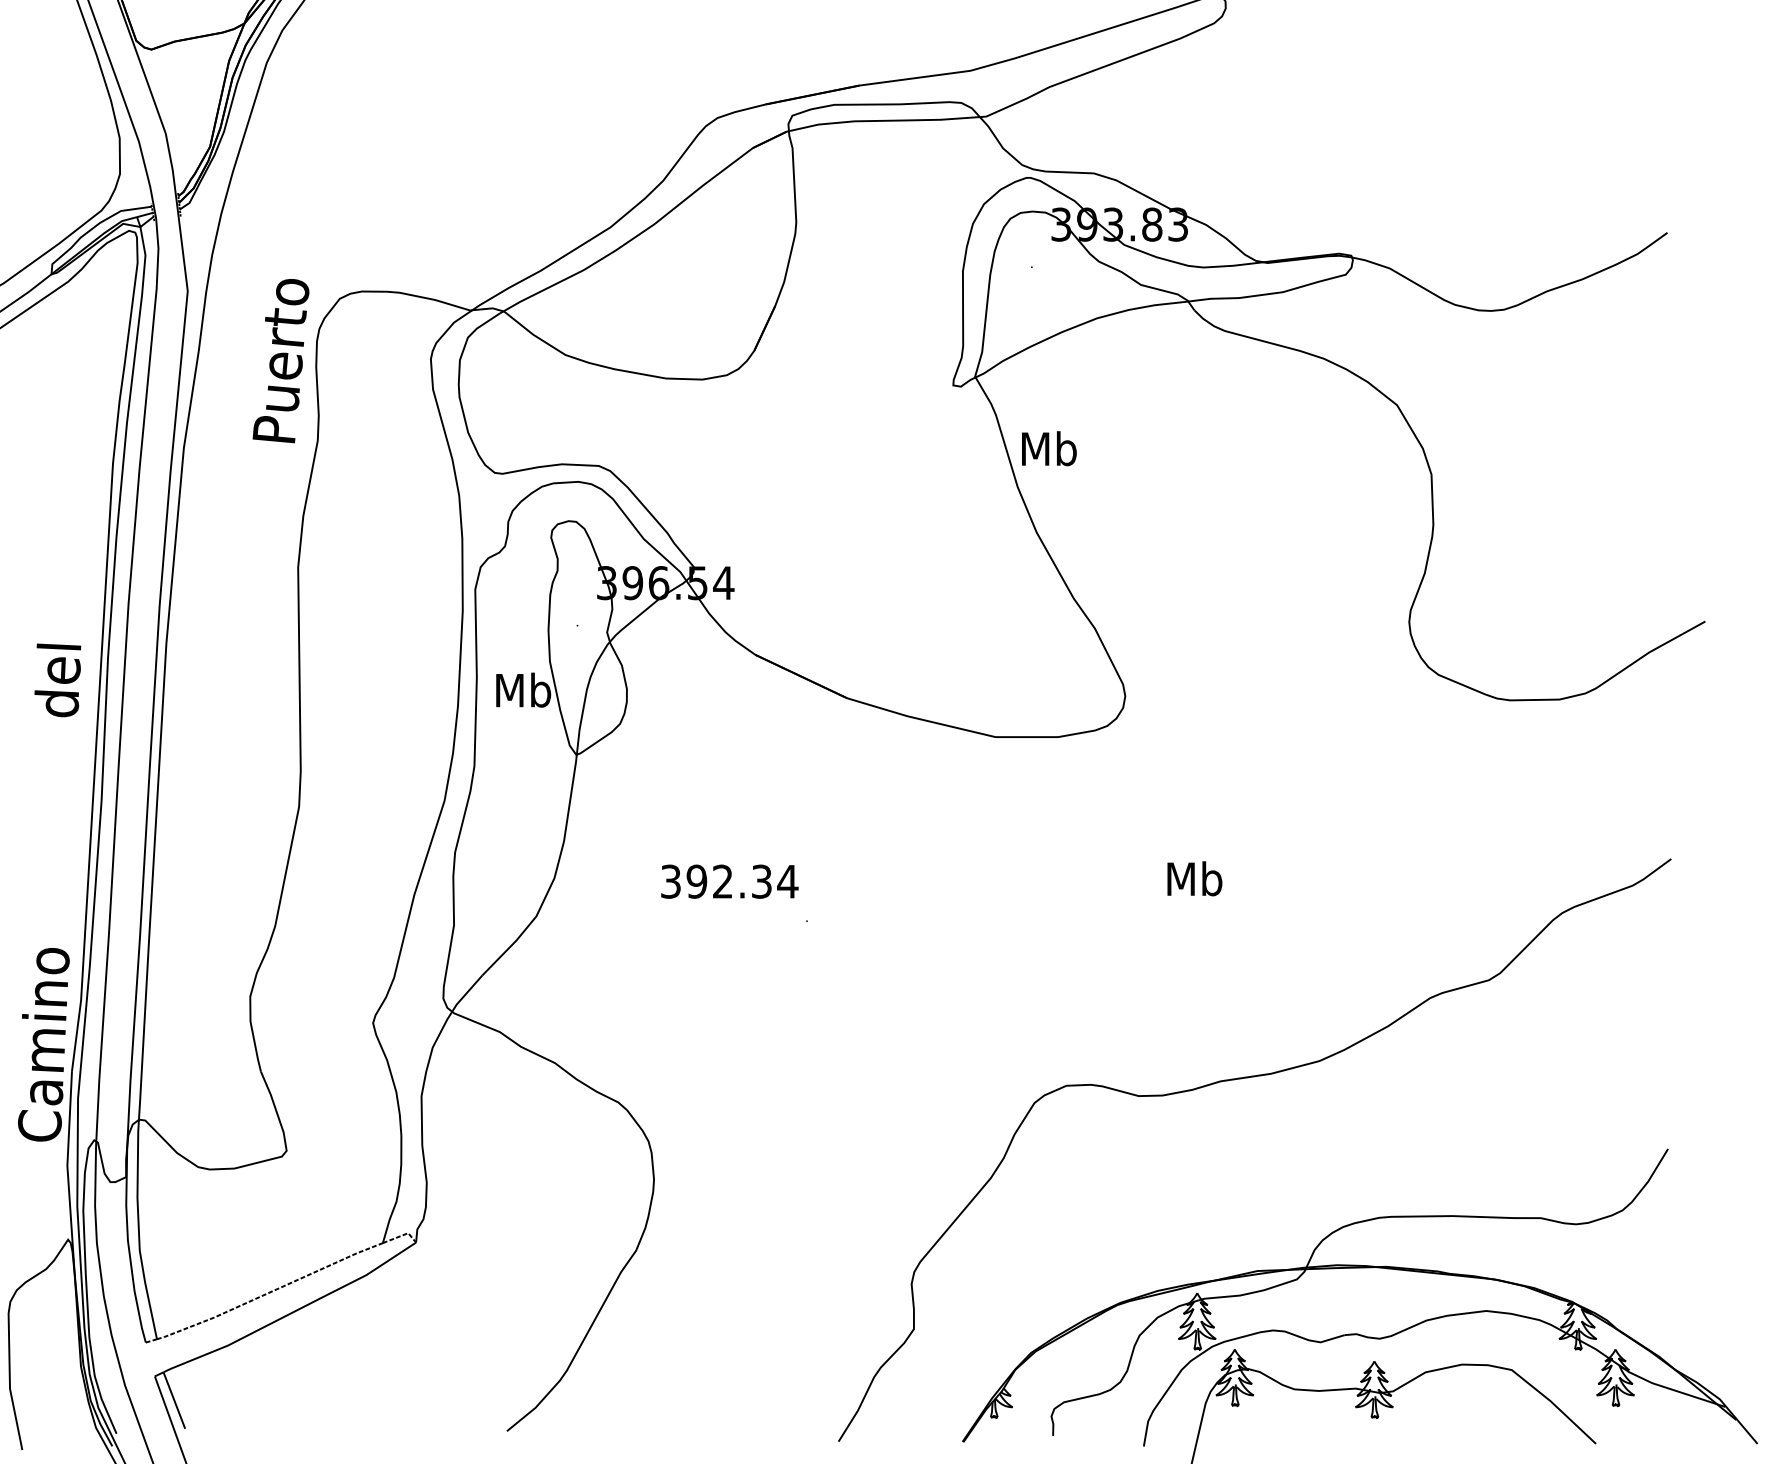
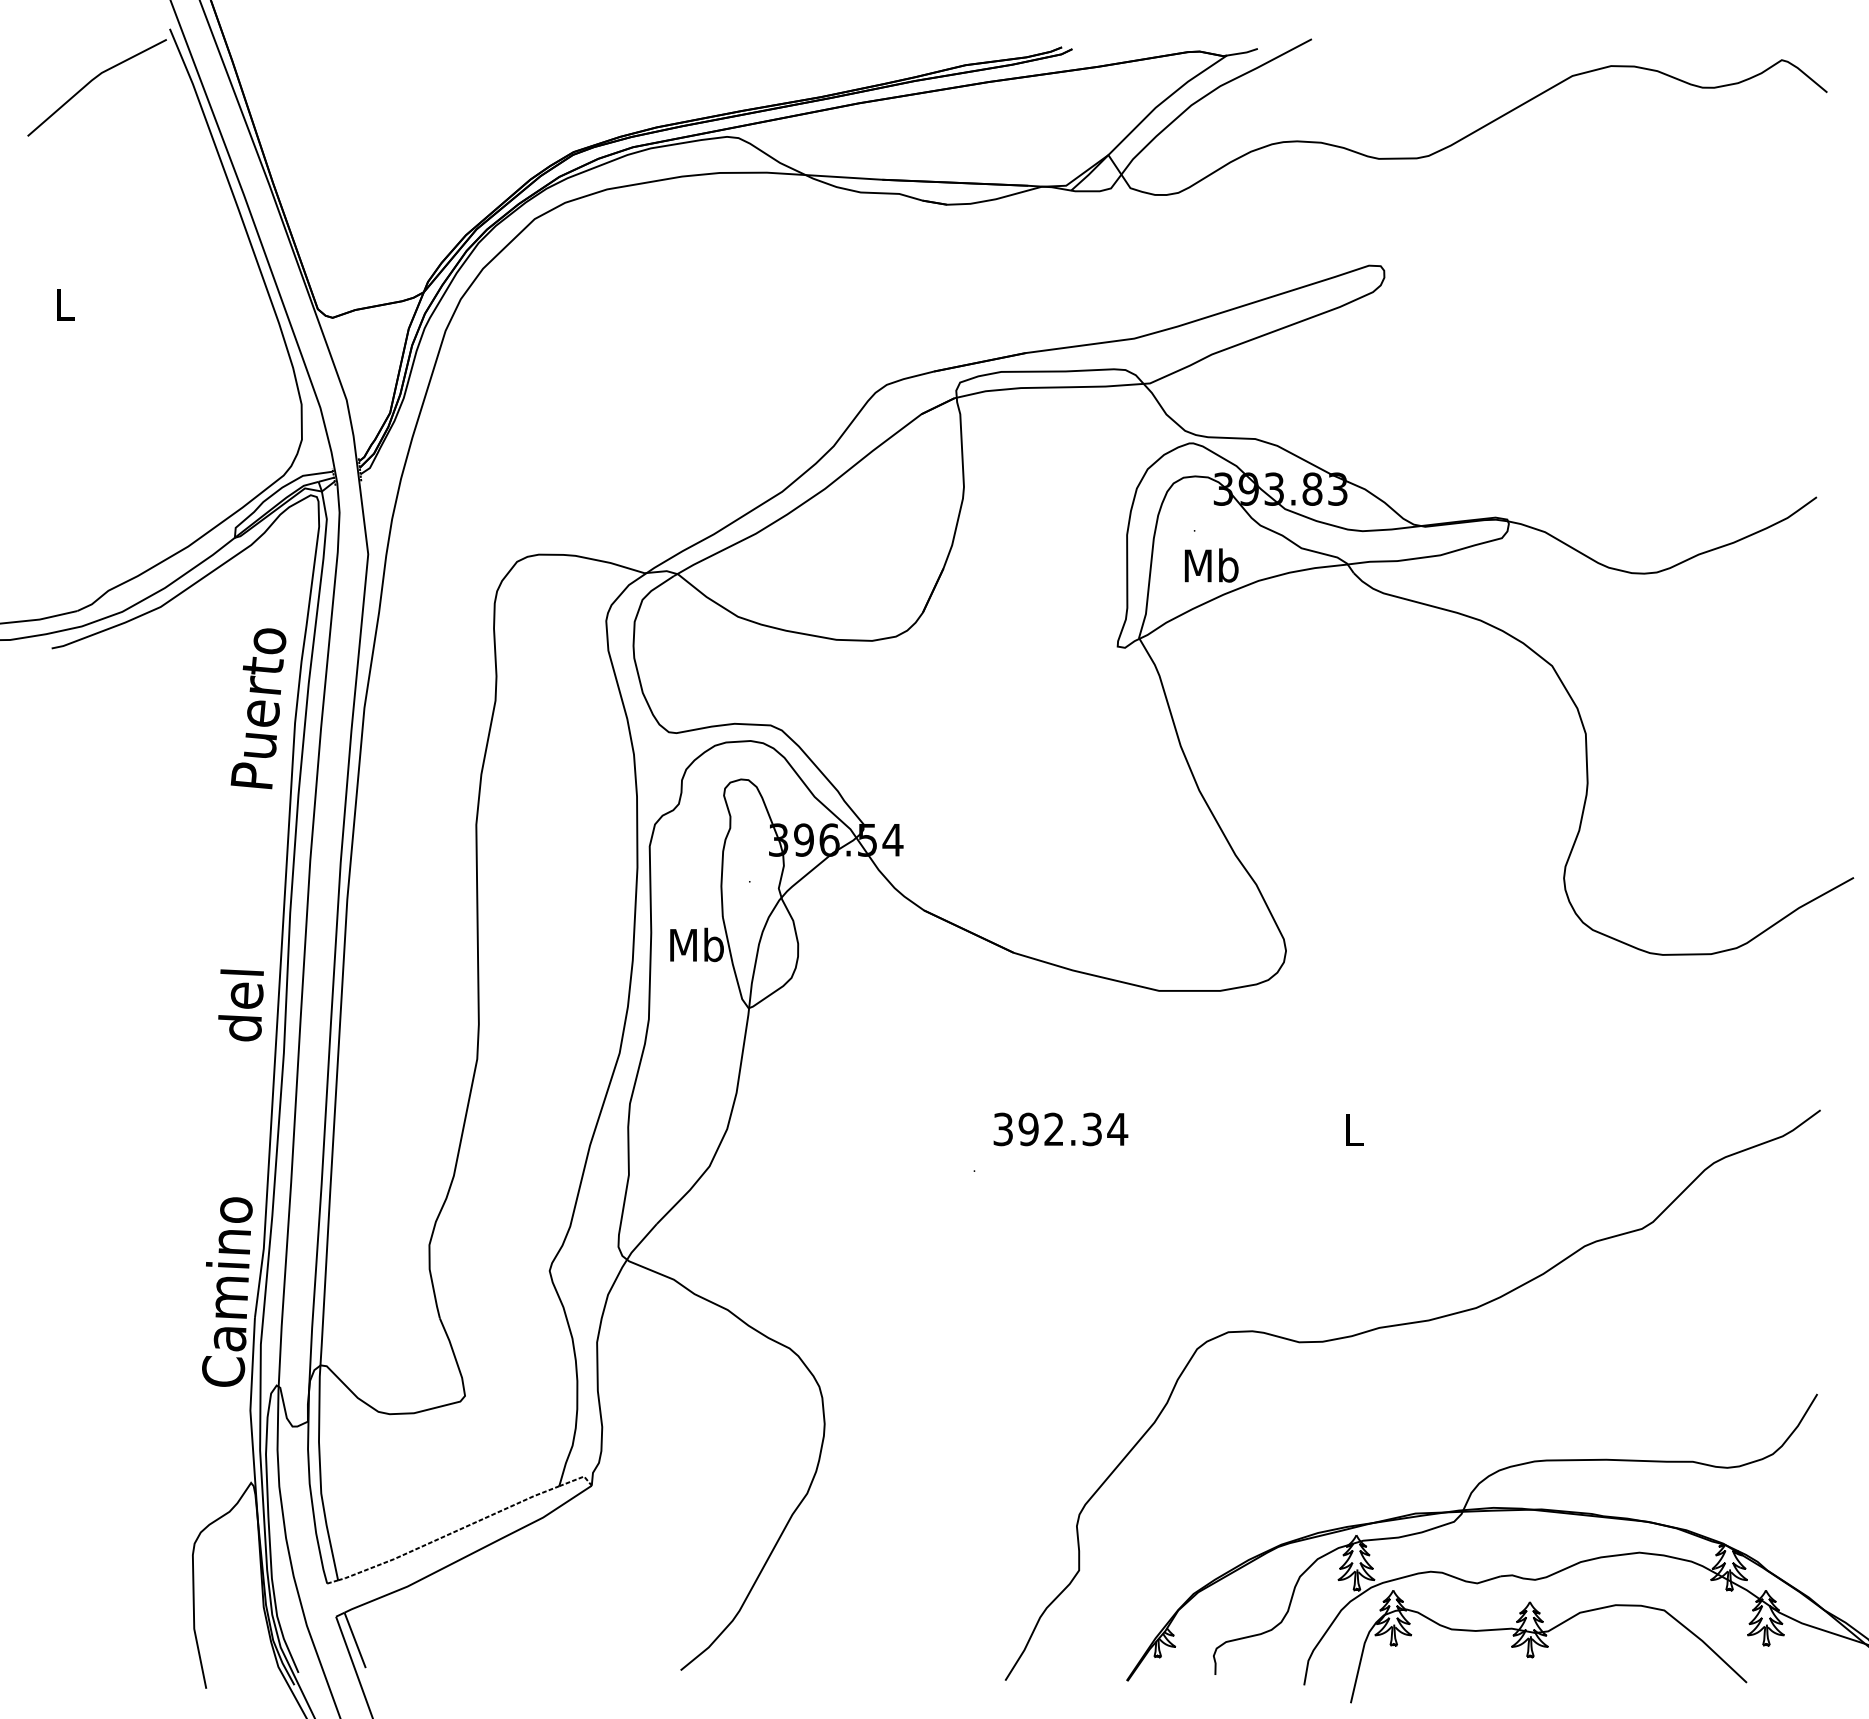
text: (280, 360) -> (258, 708), moved
text: (1049, 448) -> (1211, 565), moved
text: (57, 680) -> (240, 1005), moved
text: (1195, 878) -> (1354, 1129), Mb -> L
text: (729, 881) -> (1060, 1129), moved

